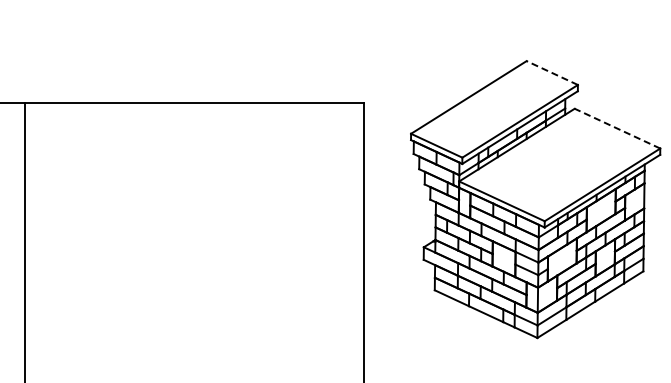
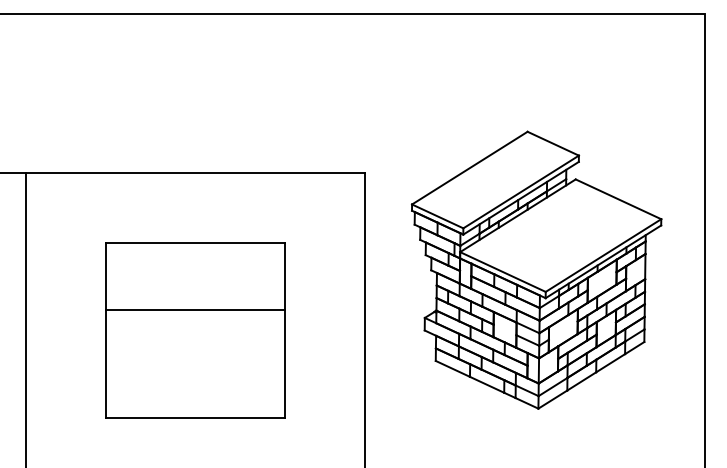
line: (551, 72) -> (552, 143), dashed -> solid
line: (617, 128) -> (618, 199), dashed -> solid
part: (194, 259) -> (195, 330), added

